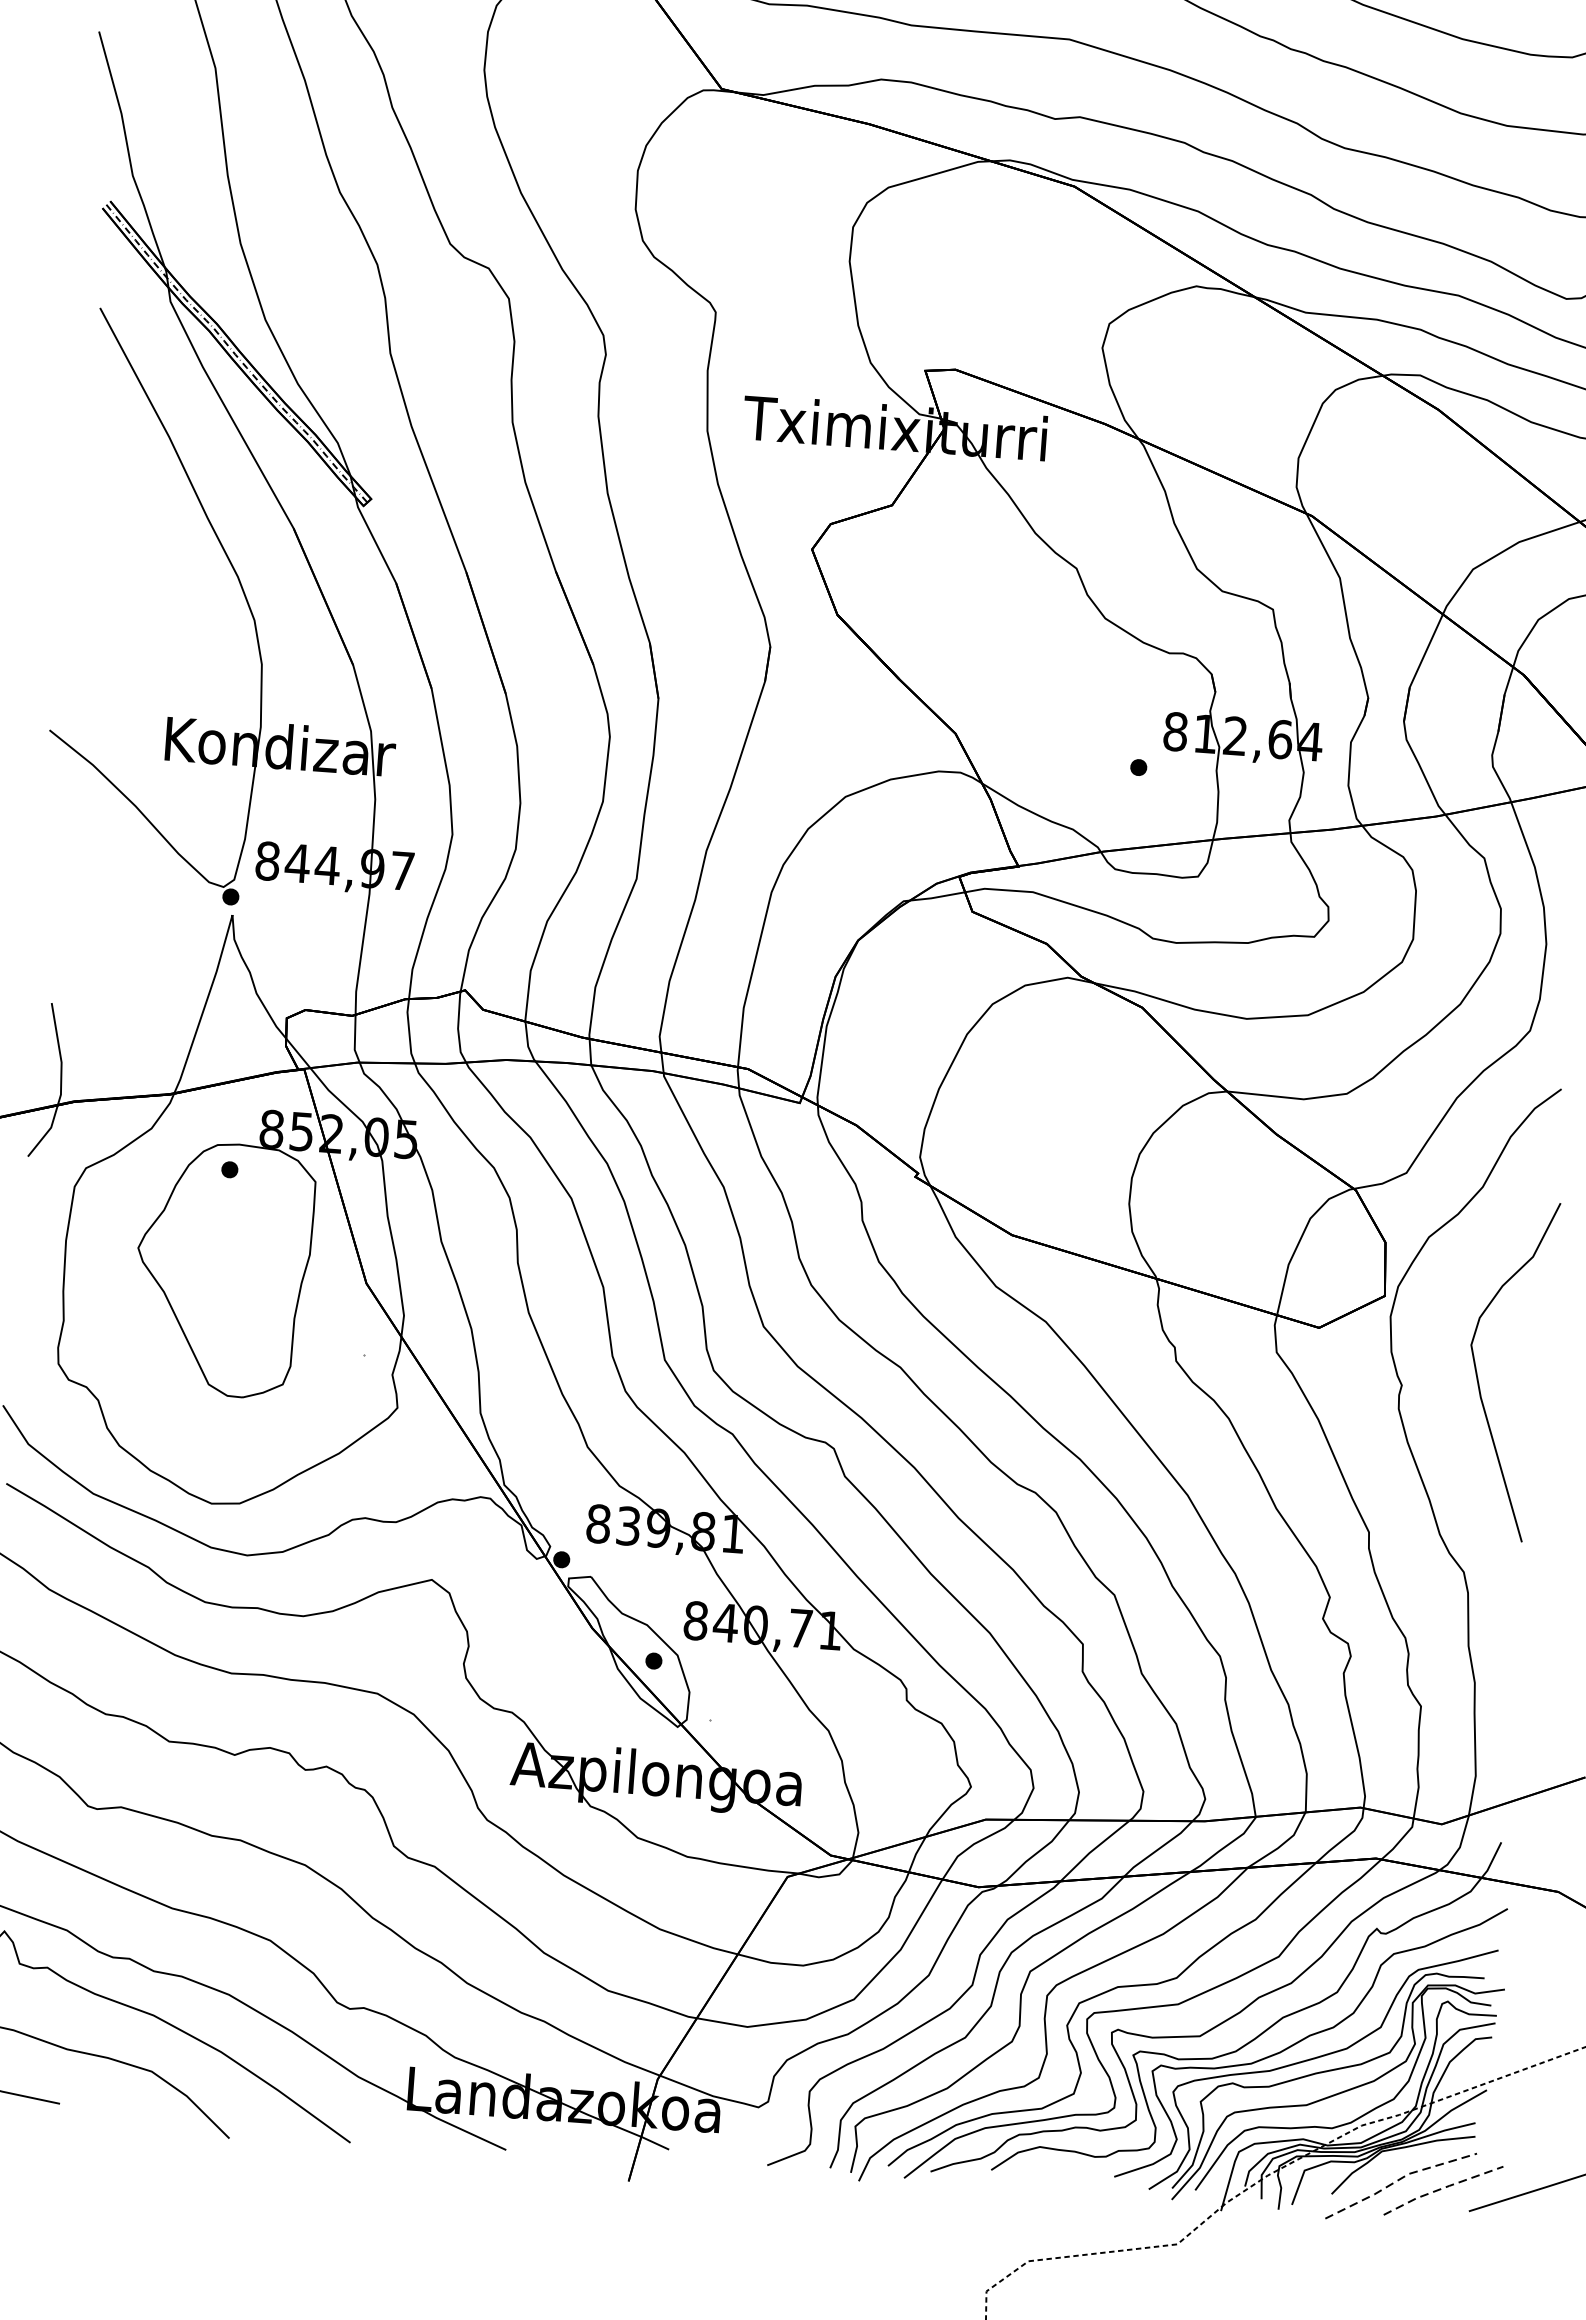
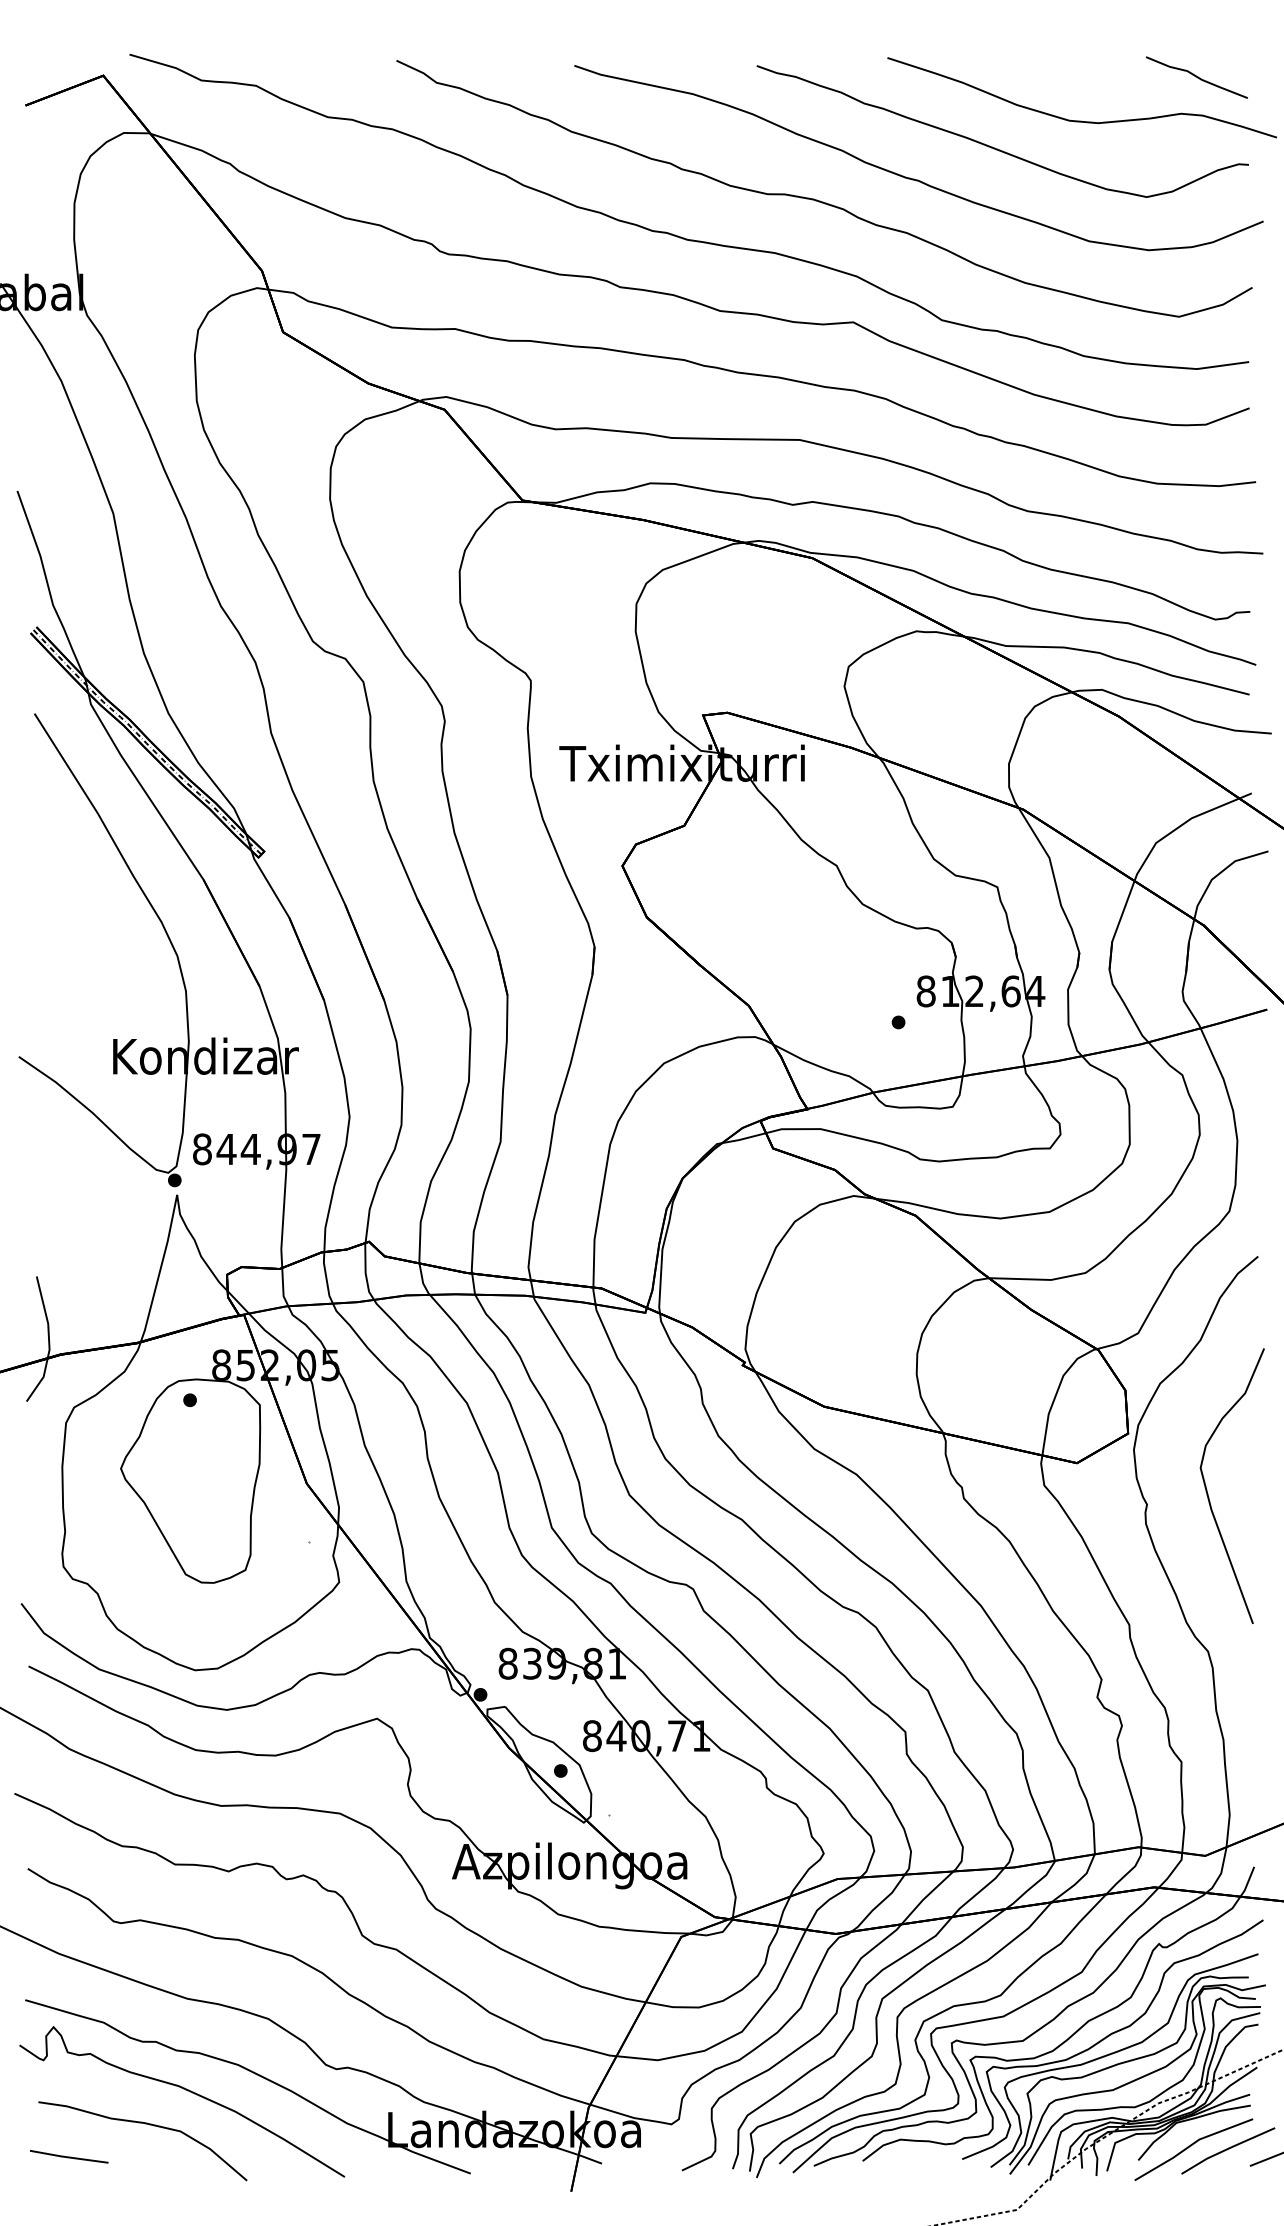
line: (1398, 2180) -> (1191, 2145), dashed -> solid
line: (1442, 2188) -> (1227, 2149), dashed -> solid

